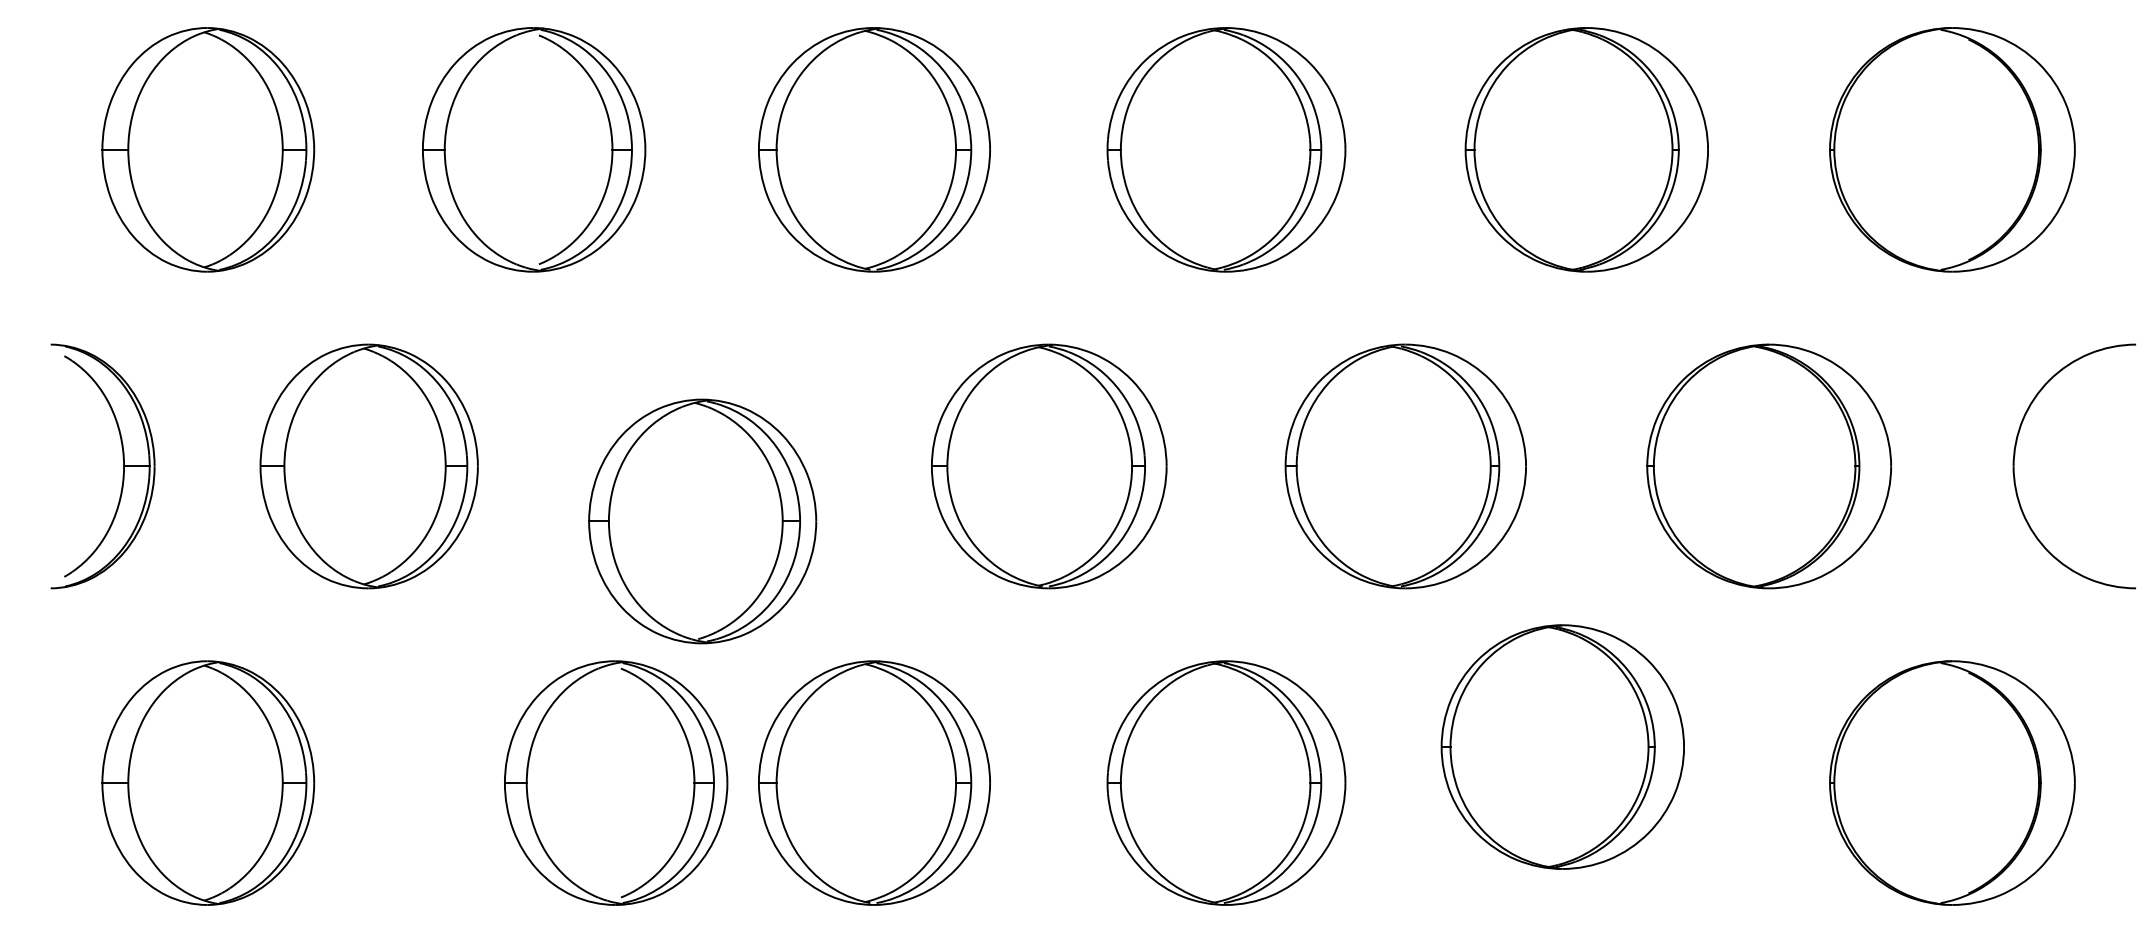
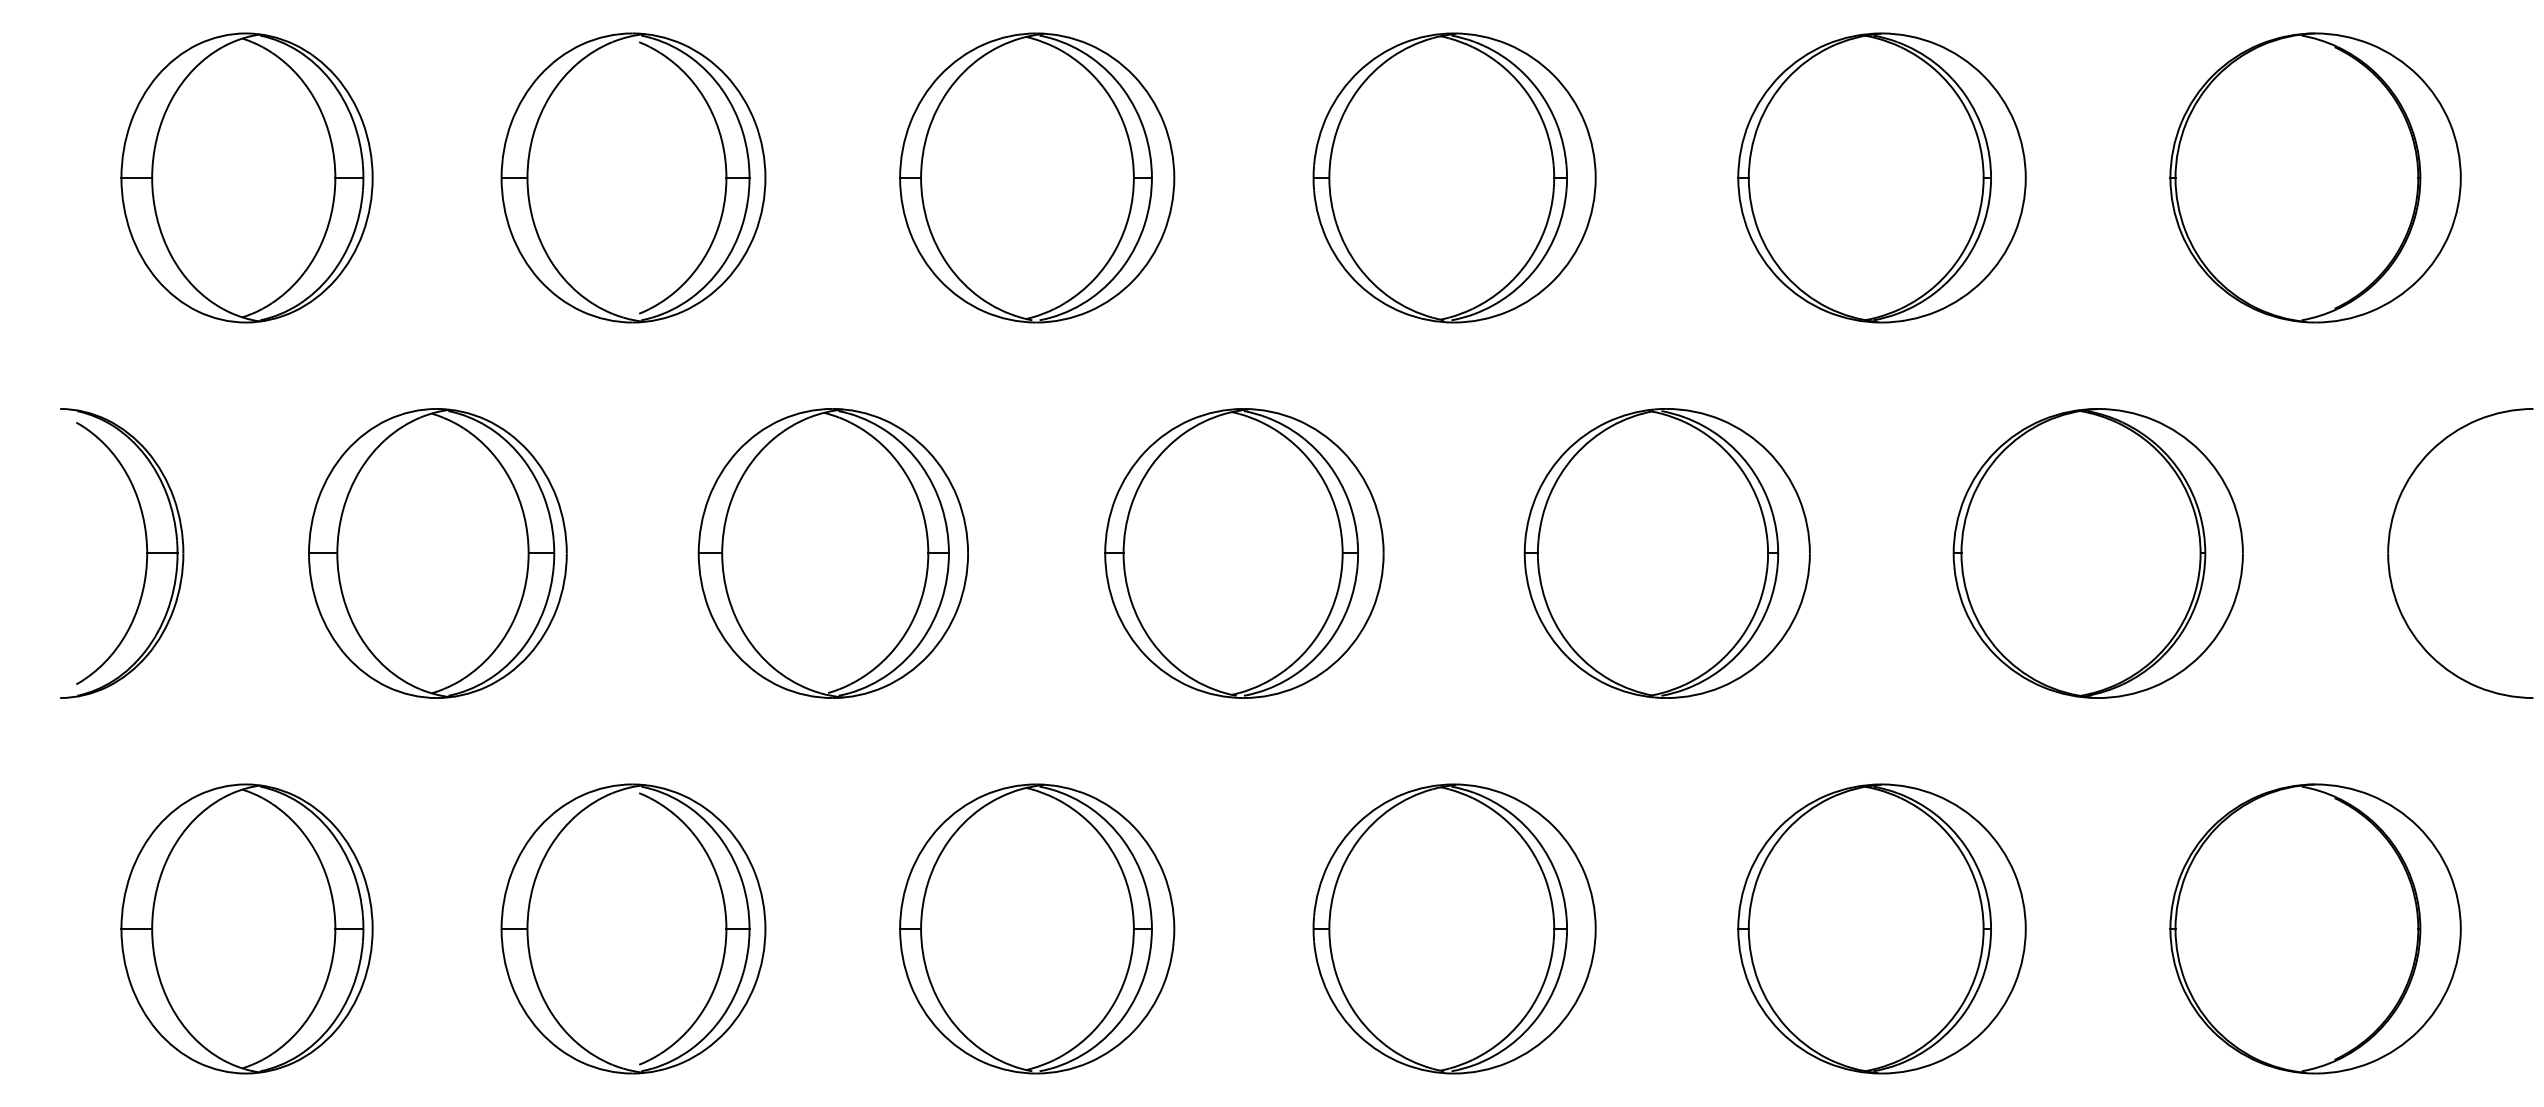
part: (702, 521) -> (833, 553), moved
part: (1562, 746) -> (1881, 928), moved
part: (616, 782) -> (633, 928), moved

